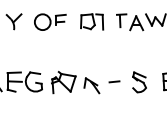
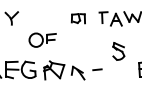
part: (50, 21) -> (42, 39), moved
part: (92, 21) -> (78, 18), size x0.7
part: (139, 82) -> (118, 51), moved

